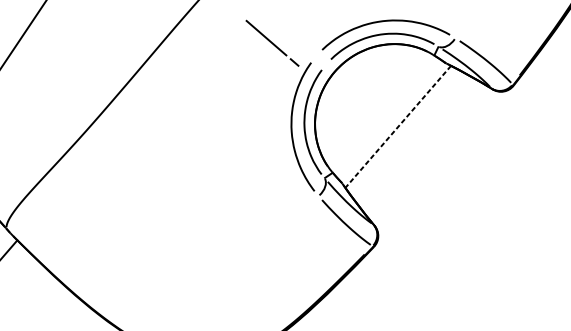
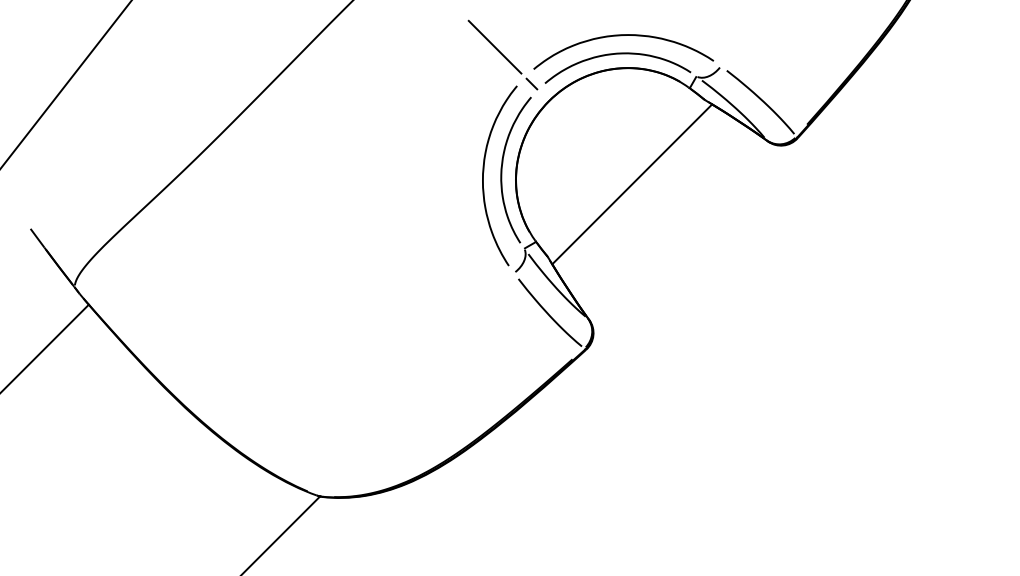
line: (272, 42) -> (502, 54), moved
line: (397, 127) -> (631, 184), dashed -> solid

